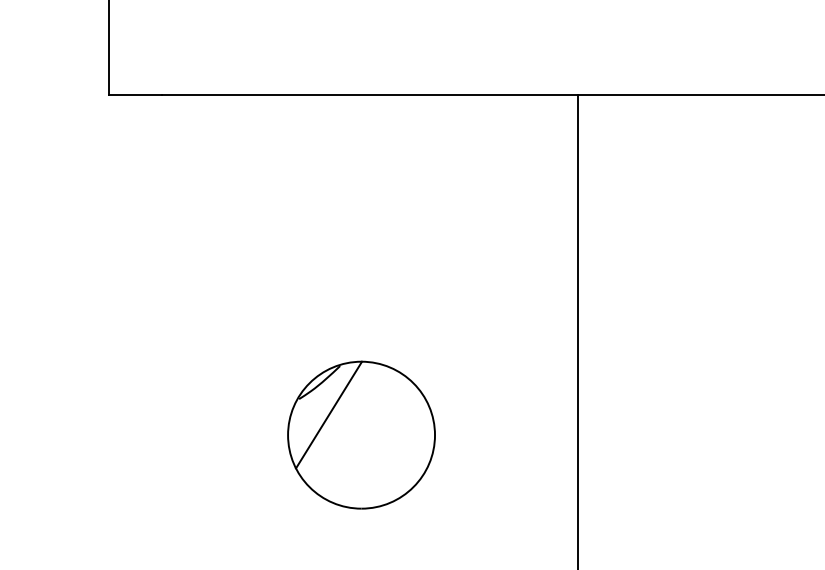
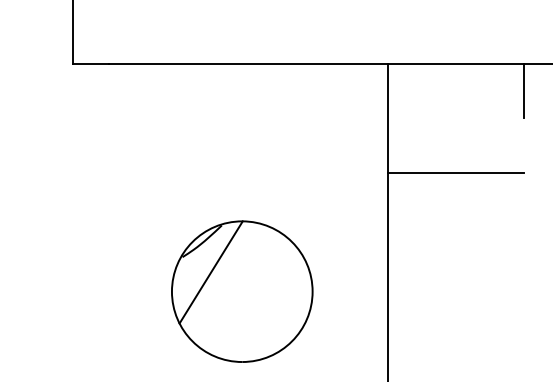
line: (781, 135) -> (523, 90), added
line: (679, 257) -> (455, 172), added
part: (361, 434) -> (242, 291), size x1.43

